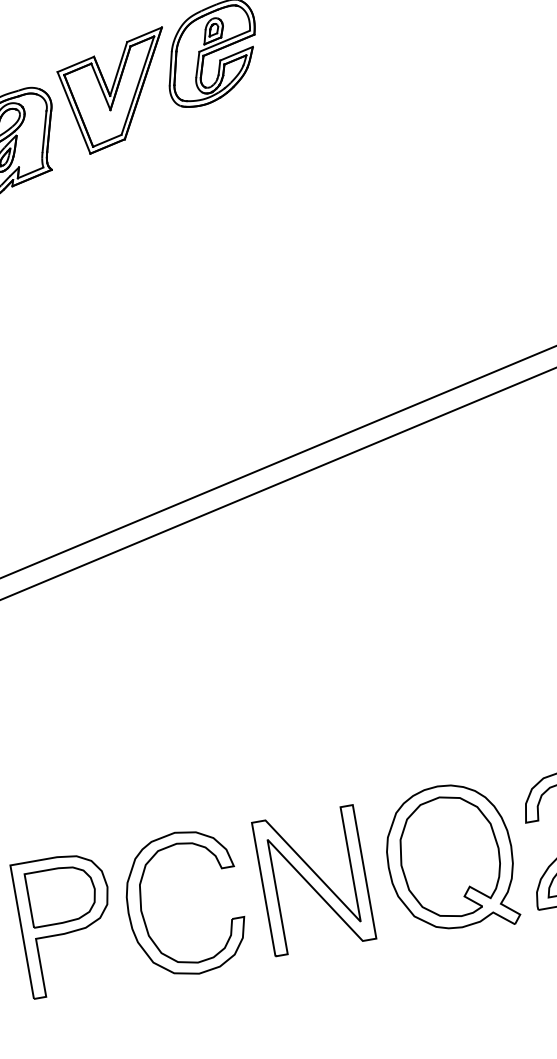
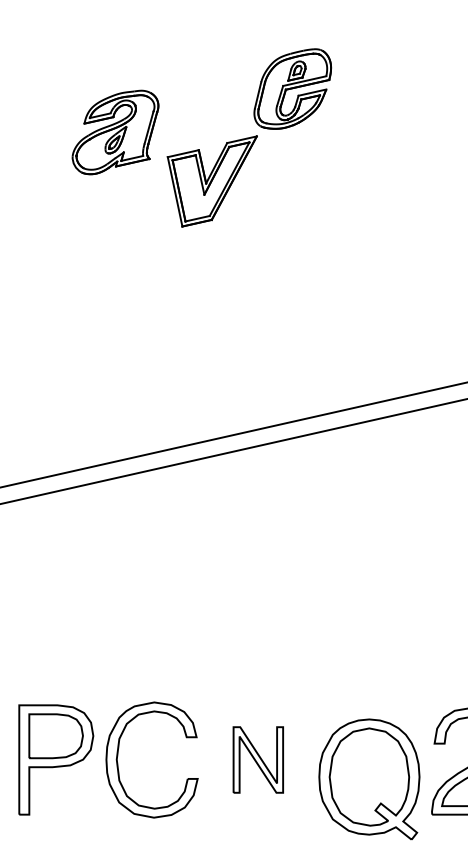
part: (116, 92) -> (211, 181), moved
part: (450, 858) -> (369, 778), moved
part: (314, 880) -> (258, 759), size x0.6

